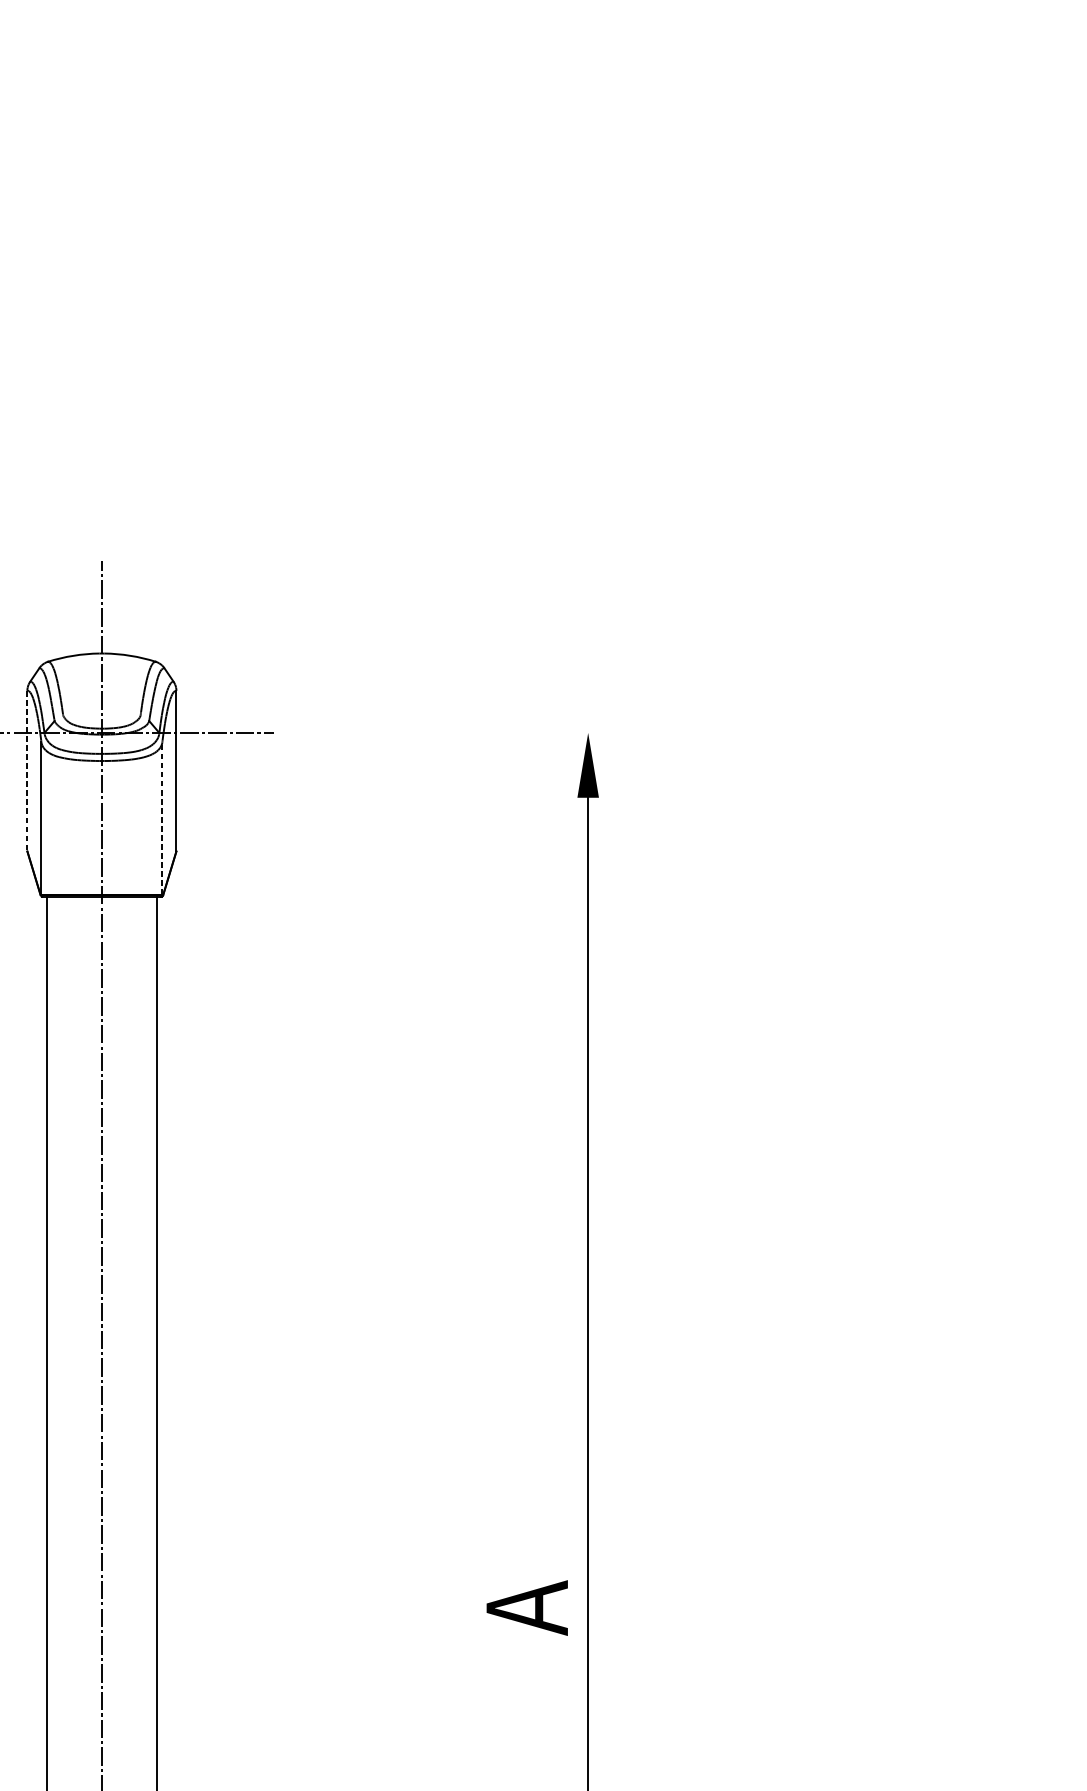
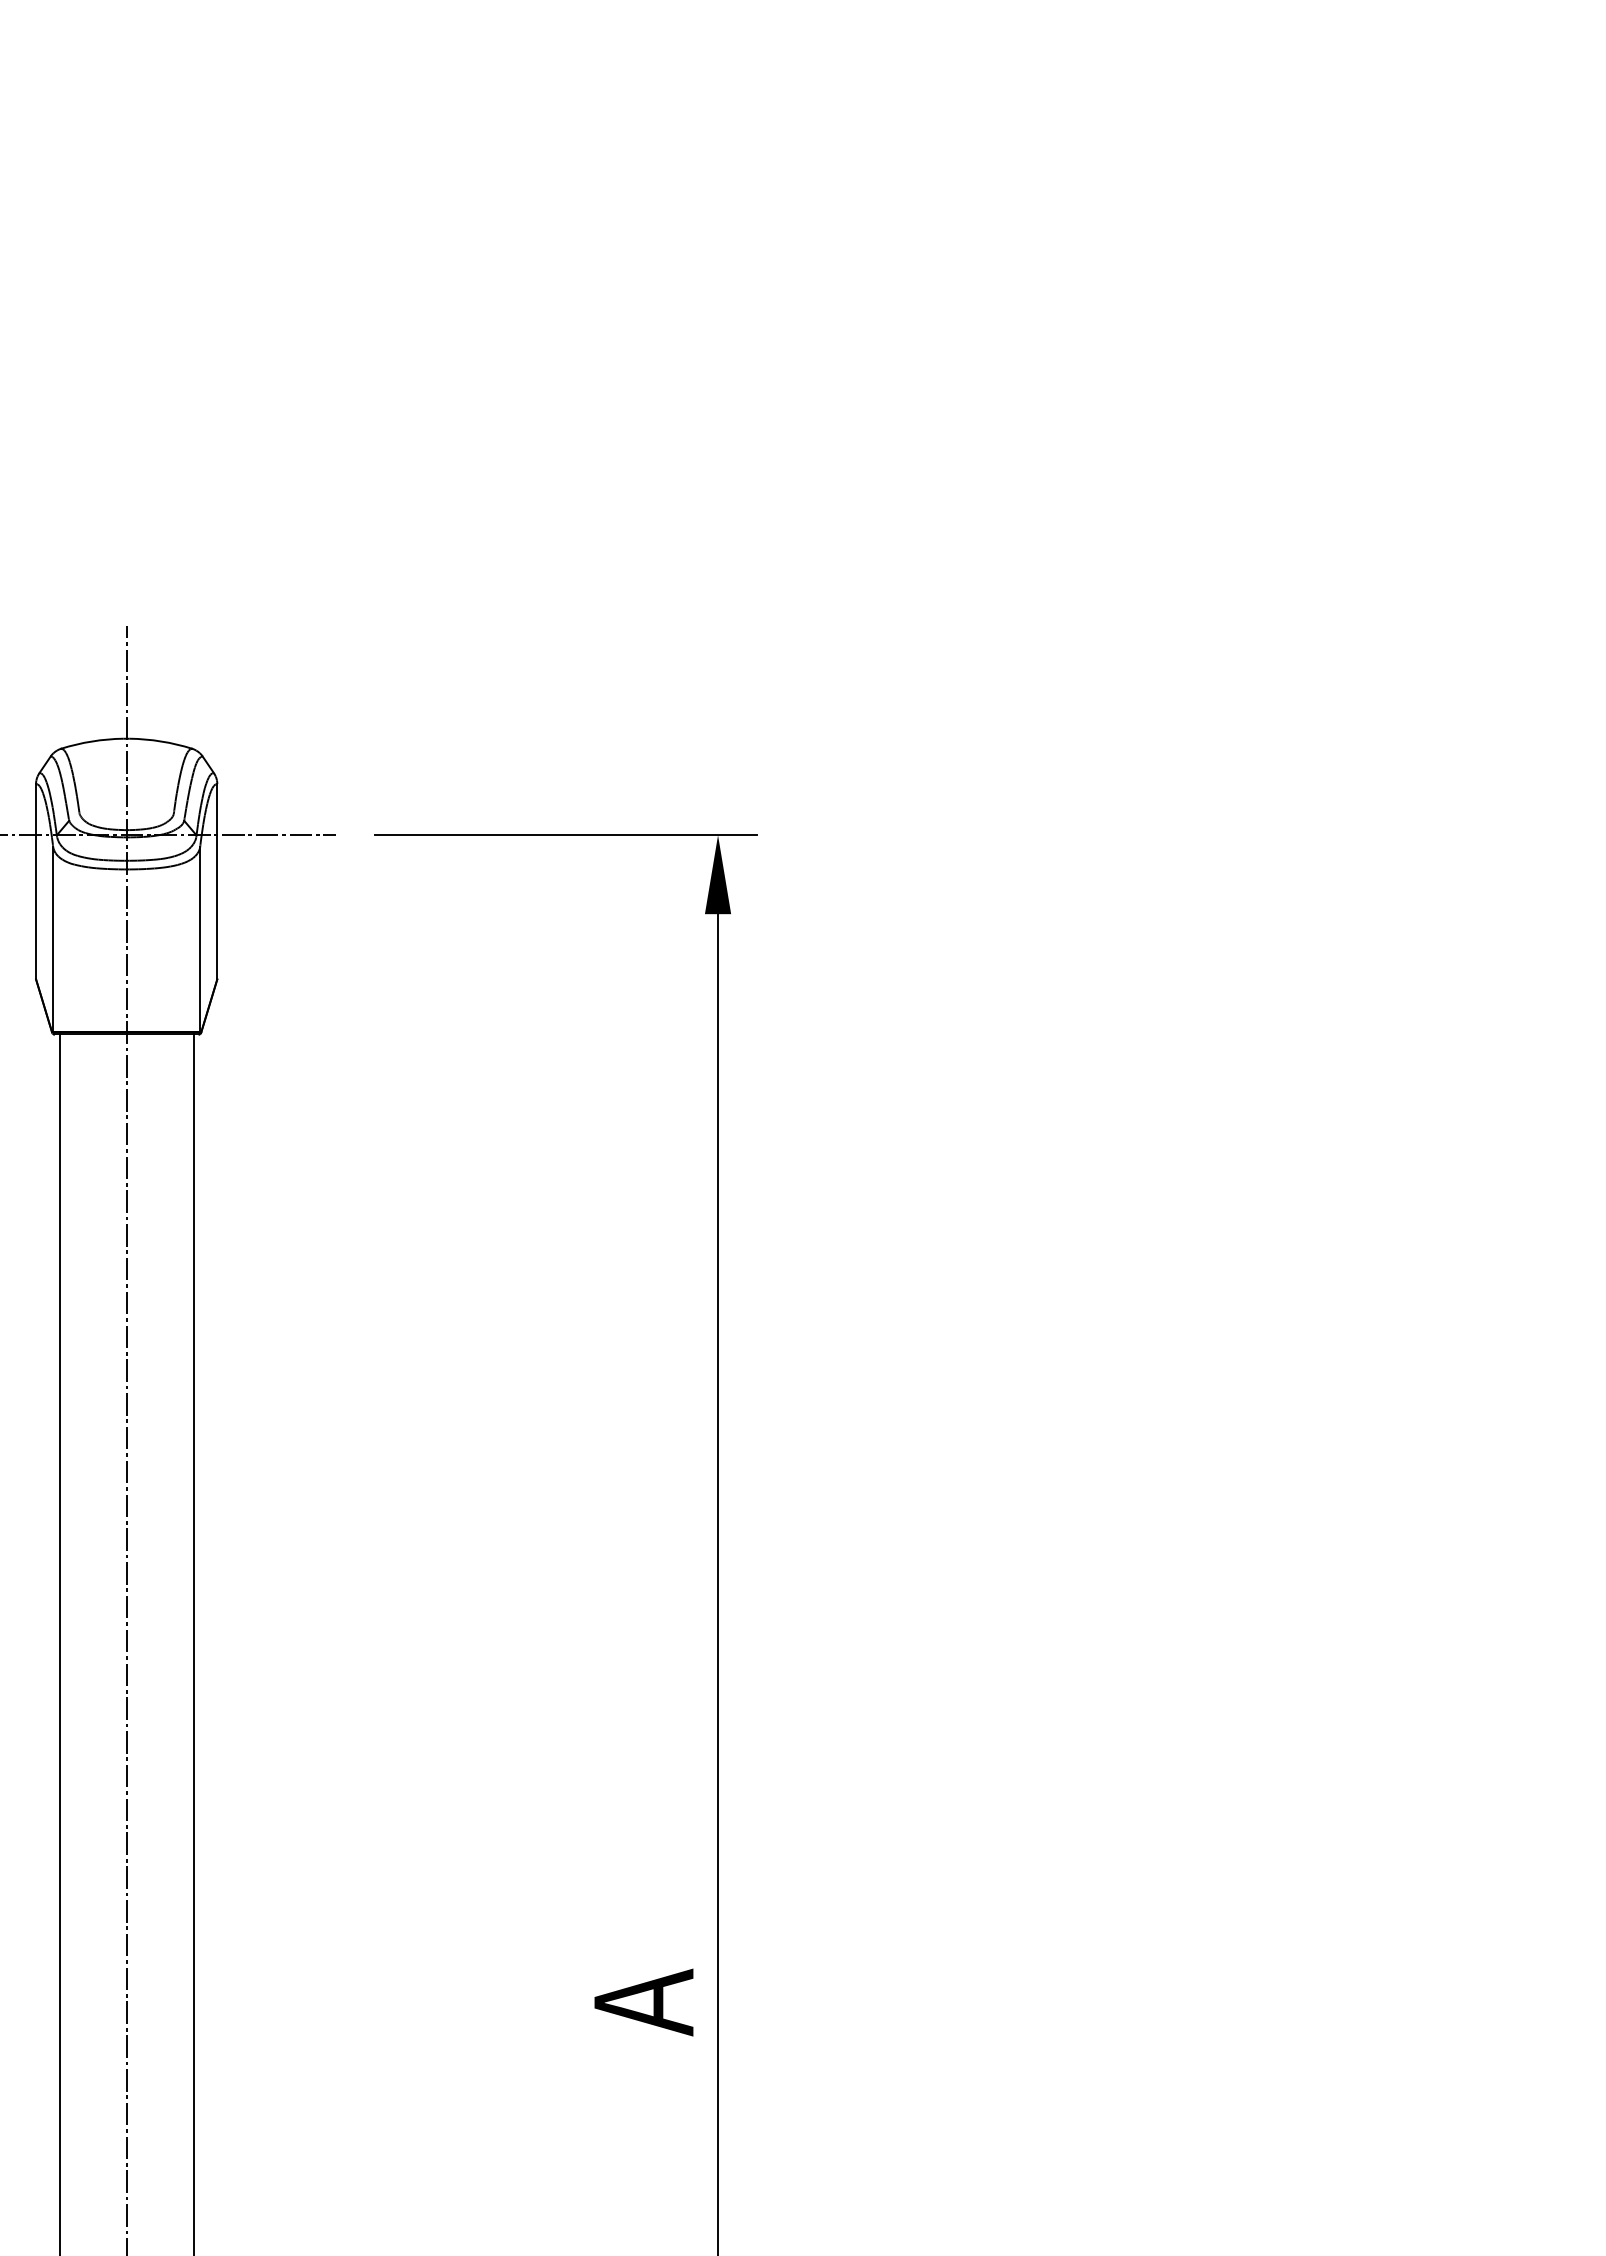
line: (462, 733) -> (565, 835), added
line: (27, 770) -> (36, 881), dashed -> solid
line: (162, 818) -> (200, 939), dashed -> solid
text: (526, 1608) -> (643, 2002), moved

